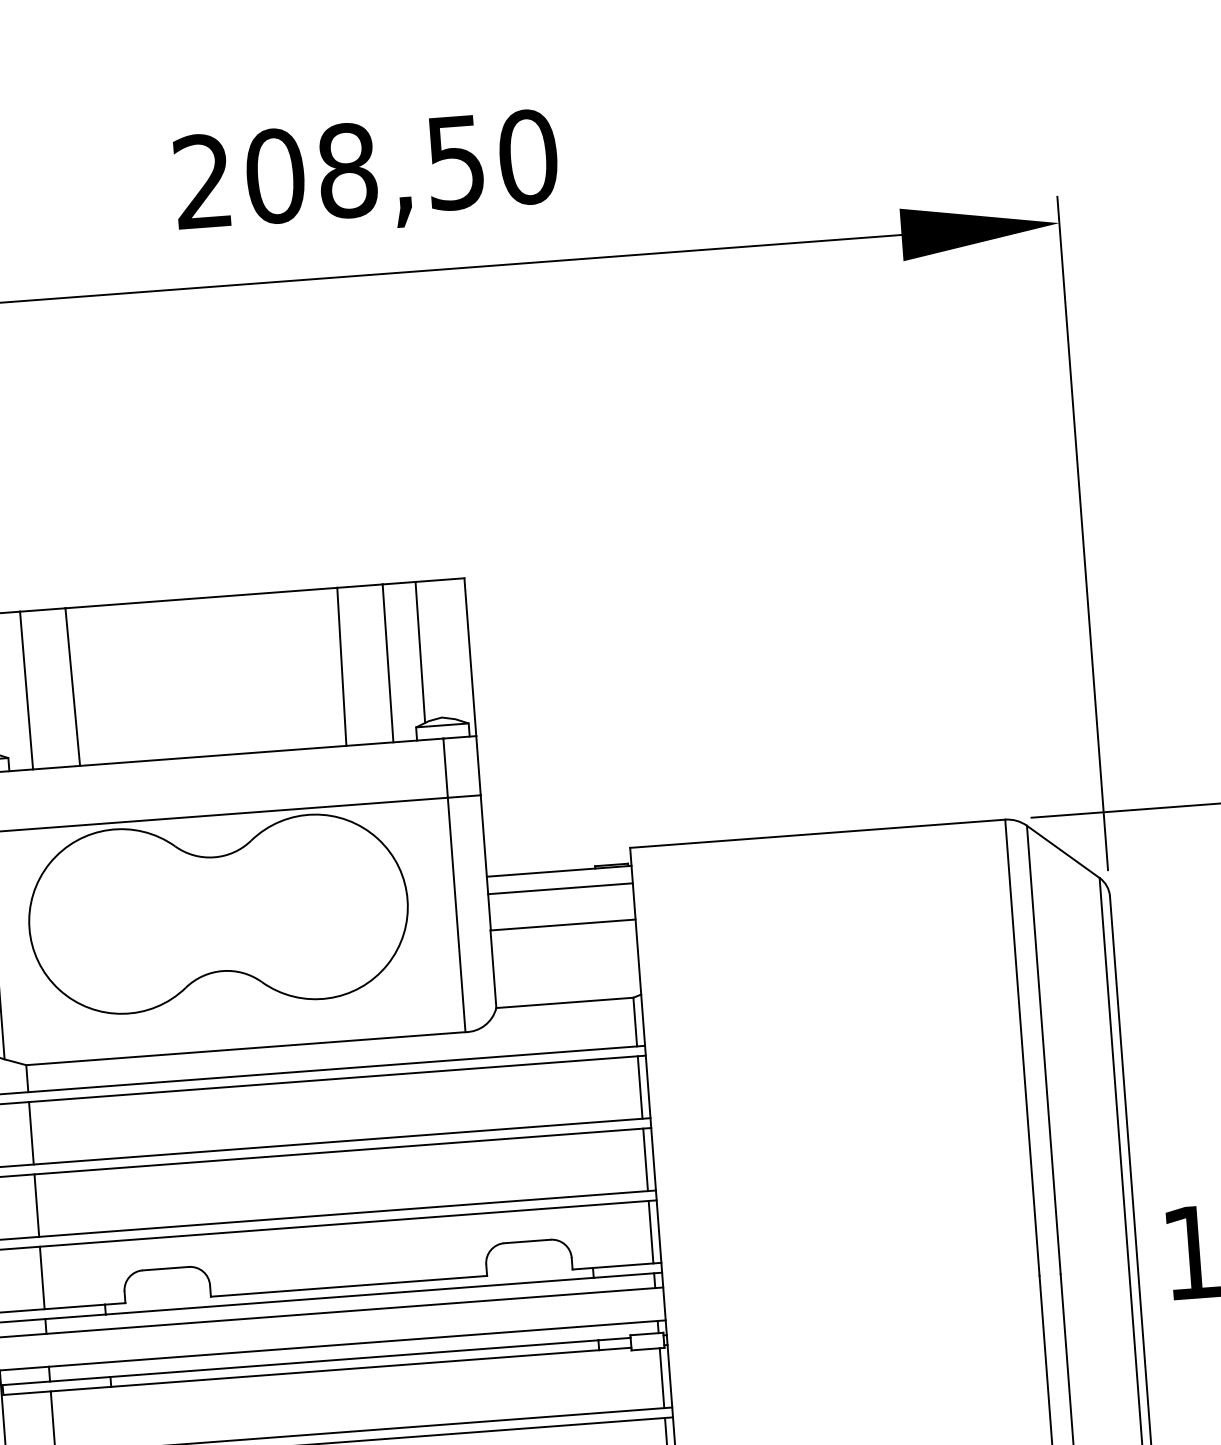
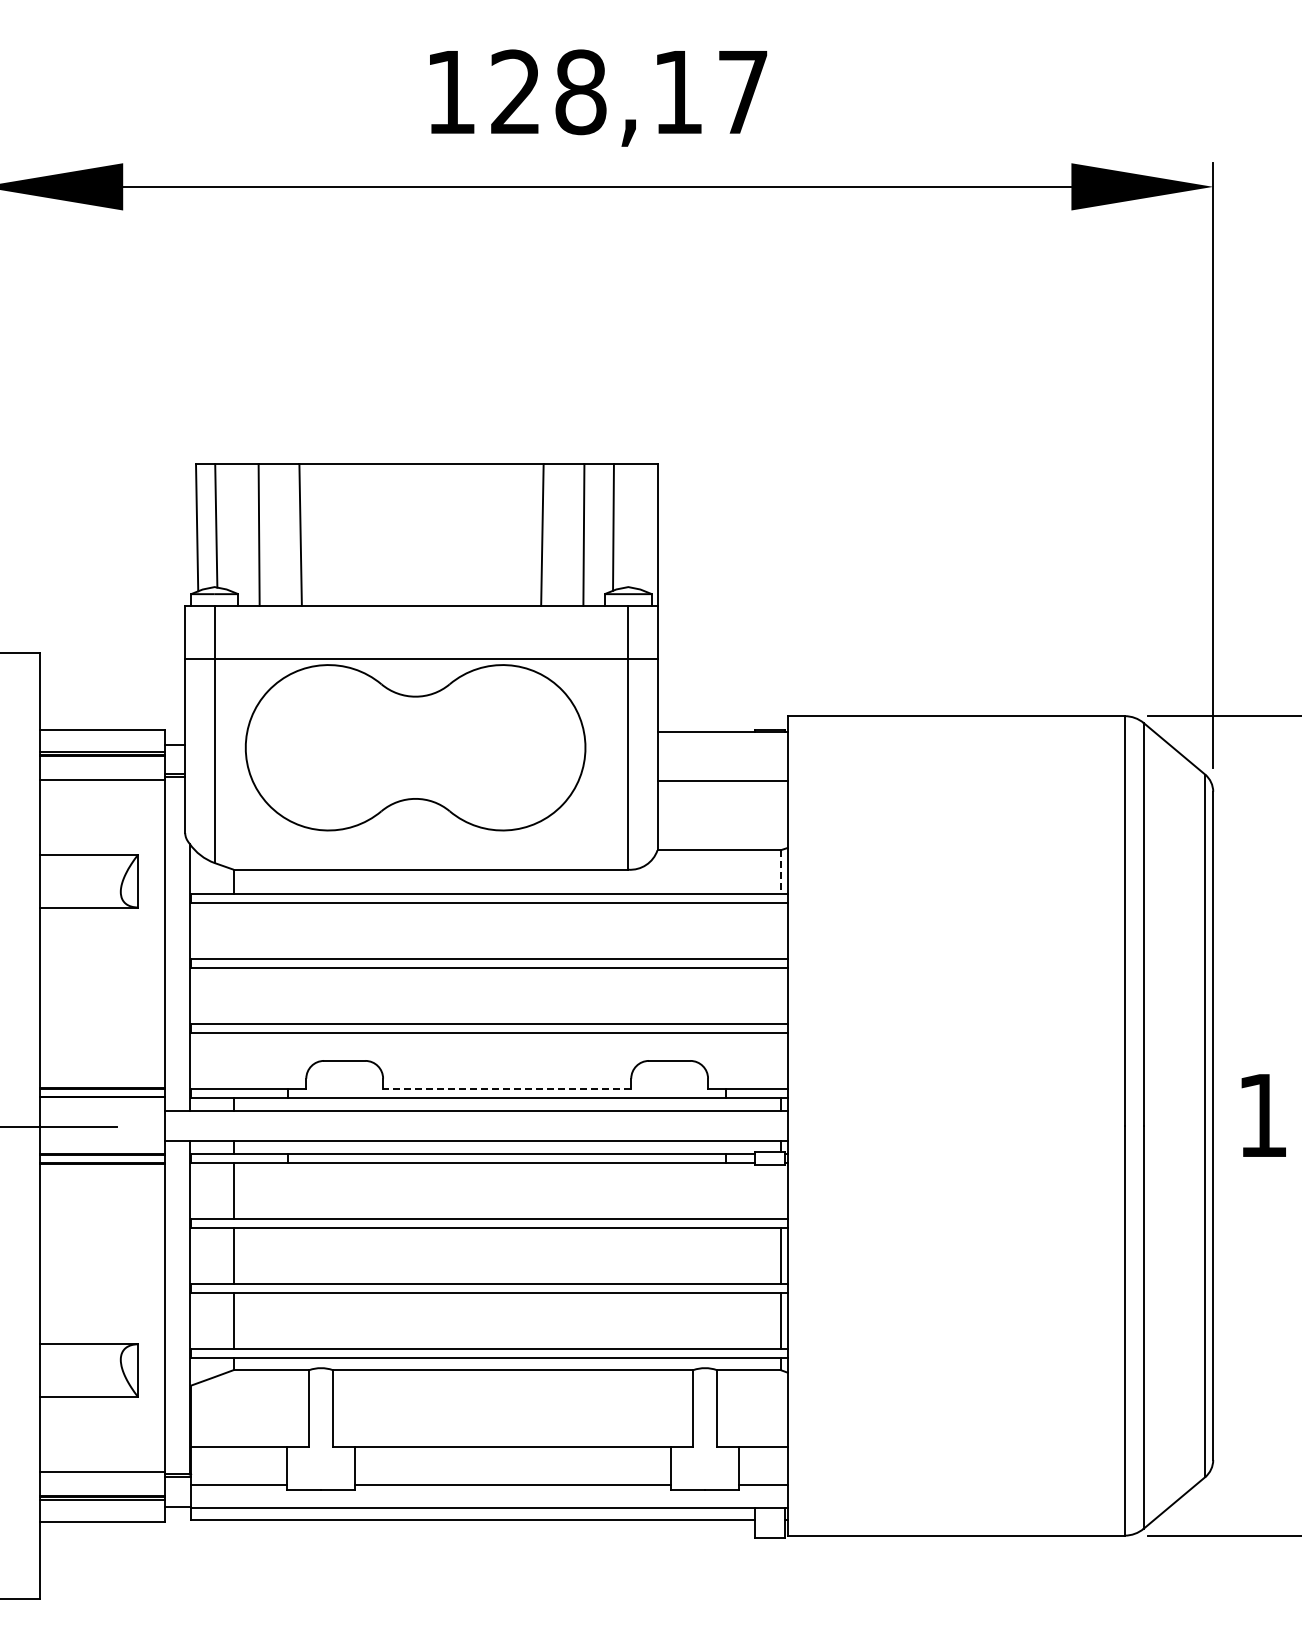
text: (366, 169) -> (597, 92), 208,50 -> 128,17
line: (560, 889) -> (722, 748), removed
line: (635, 1022) -> (780, 872), solid -> dashed
line: (639, 1087) -> (780, 930), removed
line: (31, 1132) -> (233, 930), removed
line: (645, 1159) -> (780, 995), removed
line: (36, 1205) -> (233, 995), removed
line: (650, 1231) -> (780, 1060), removed
line: (41, 1277) -> (233, 1060), removed
line: (348, 1285) -> (506, 1088), solid -> dashed
line: (661, 1377) -> (780, 1191), removed

